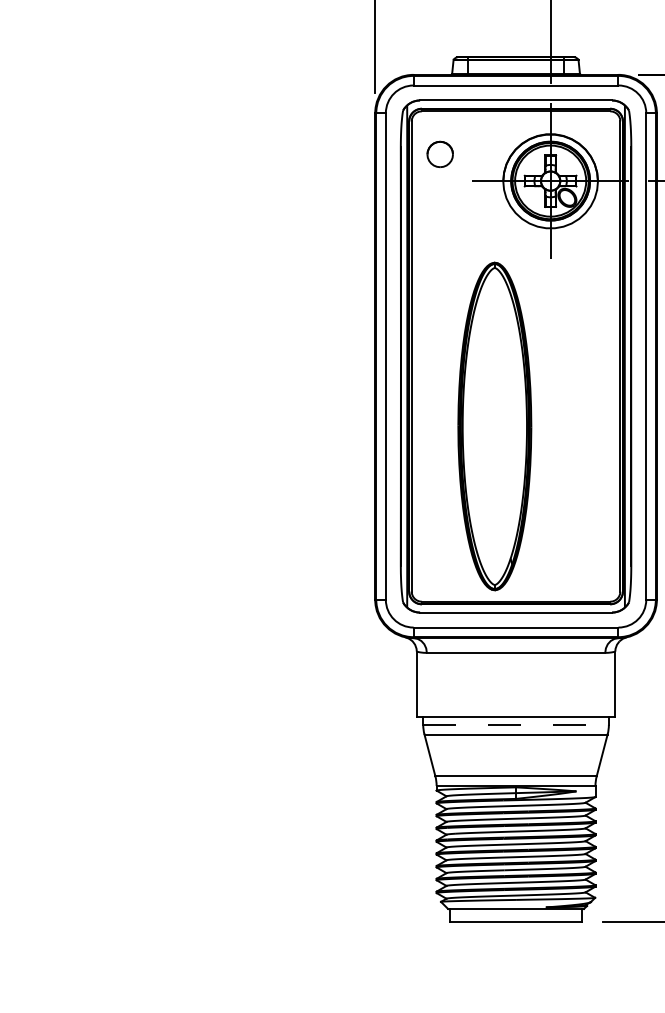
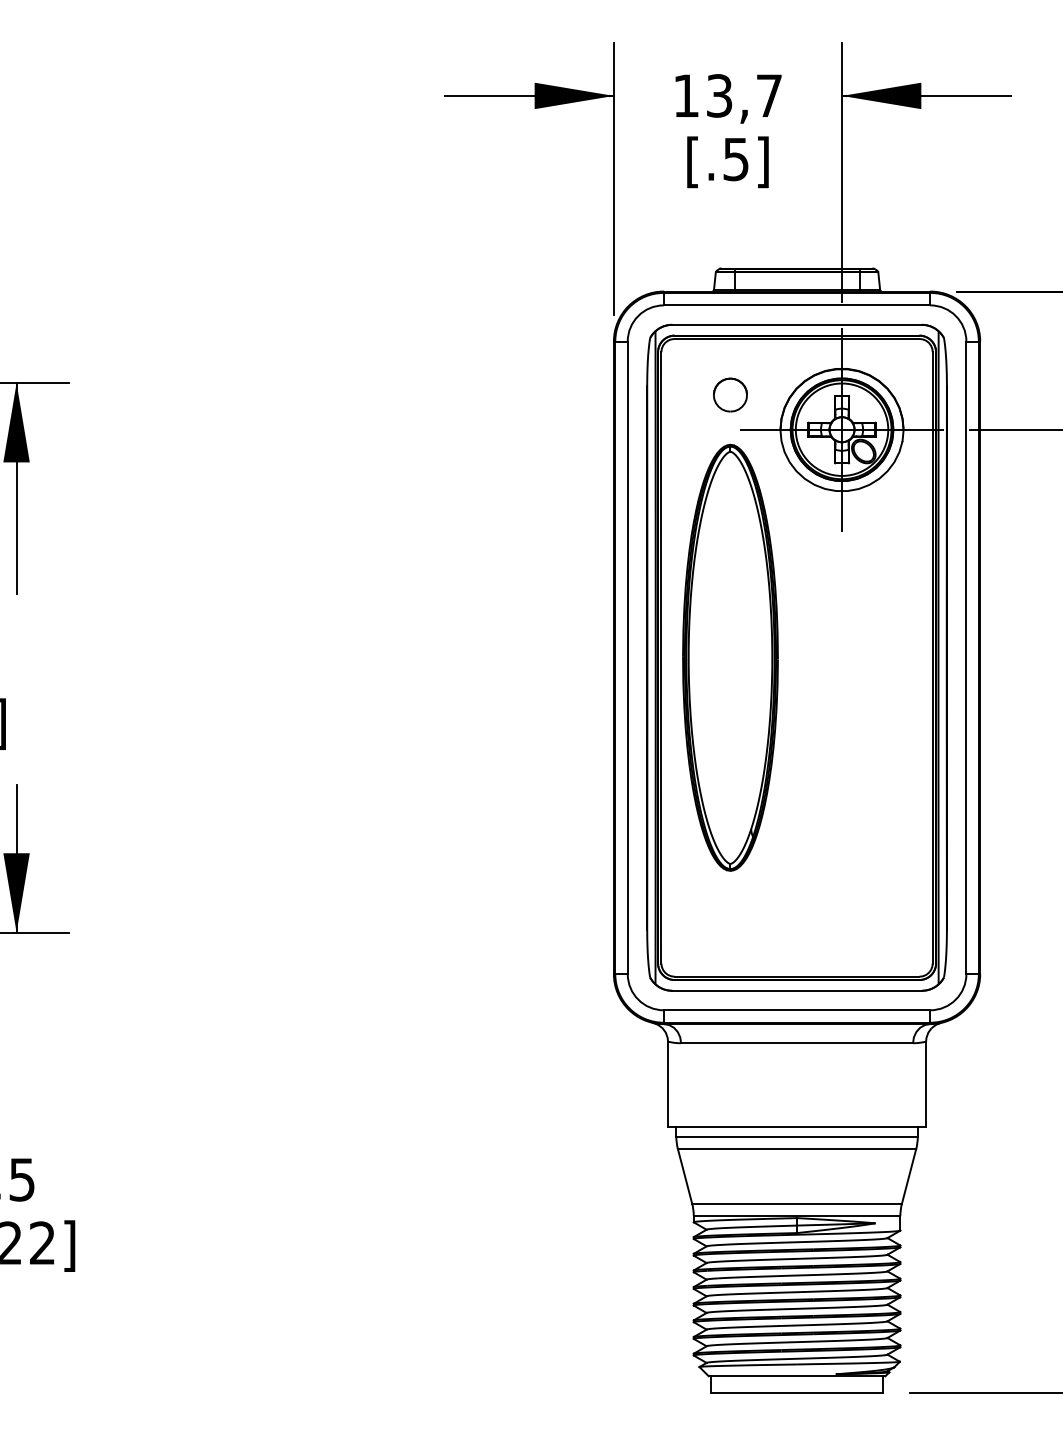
part: (440, 154) -> (730, 394), moved
part: (494, 426) -> (730, 657), moved
line: (516, 724) -> (797, 1136), dashed -> solid

